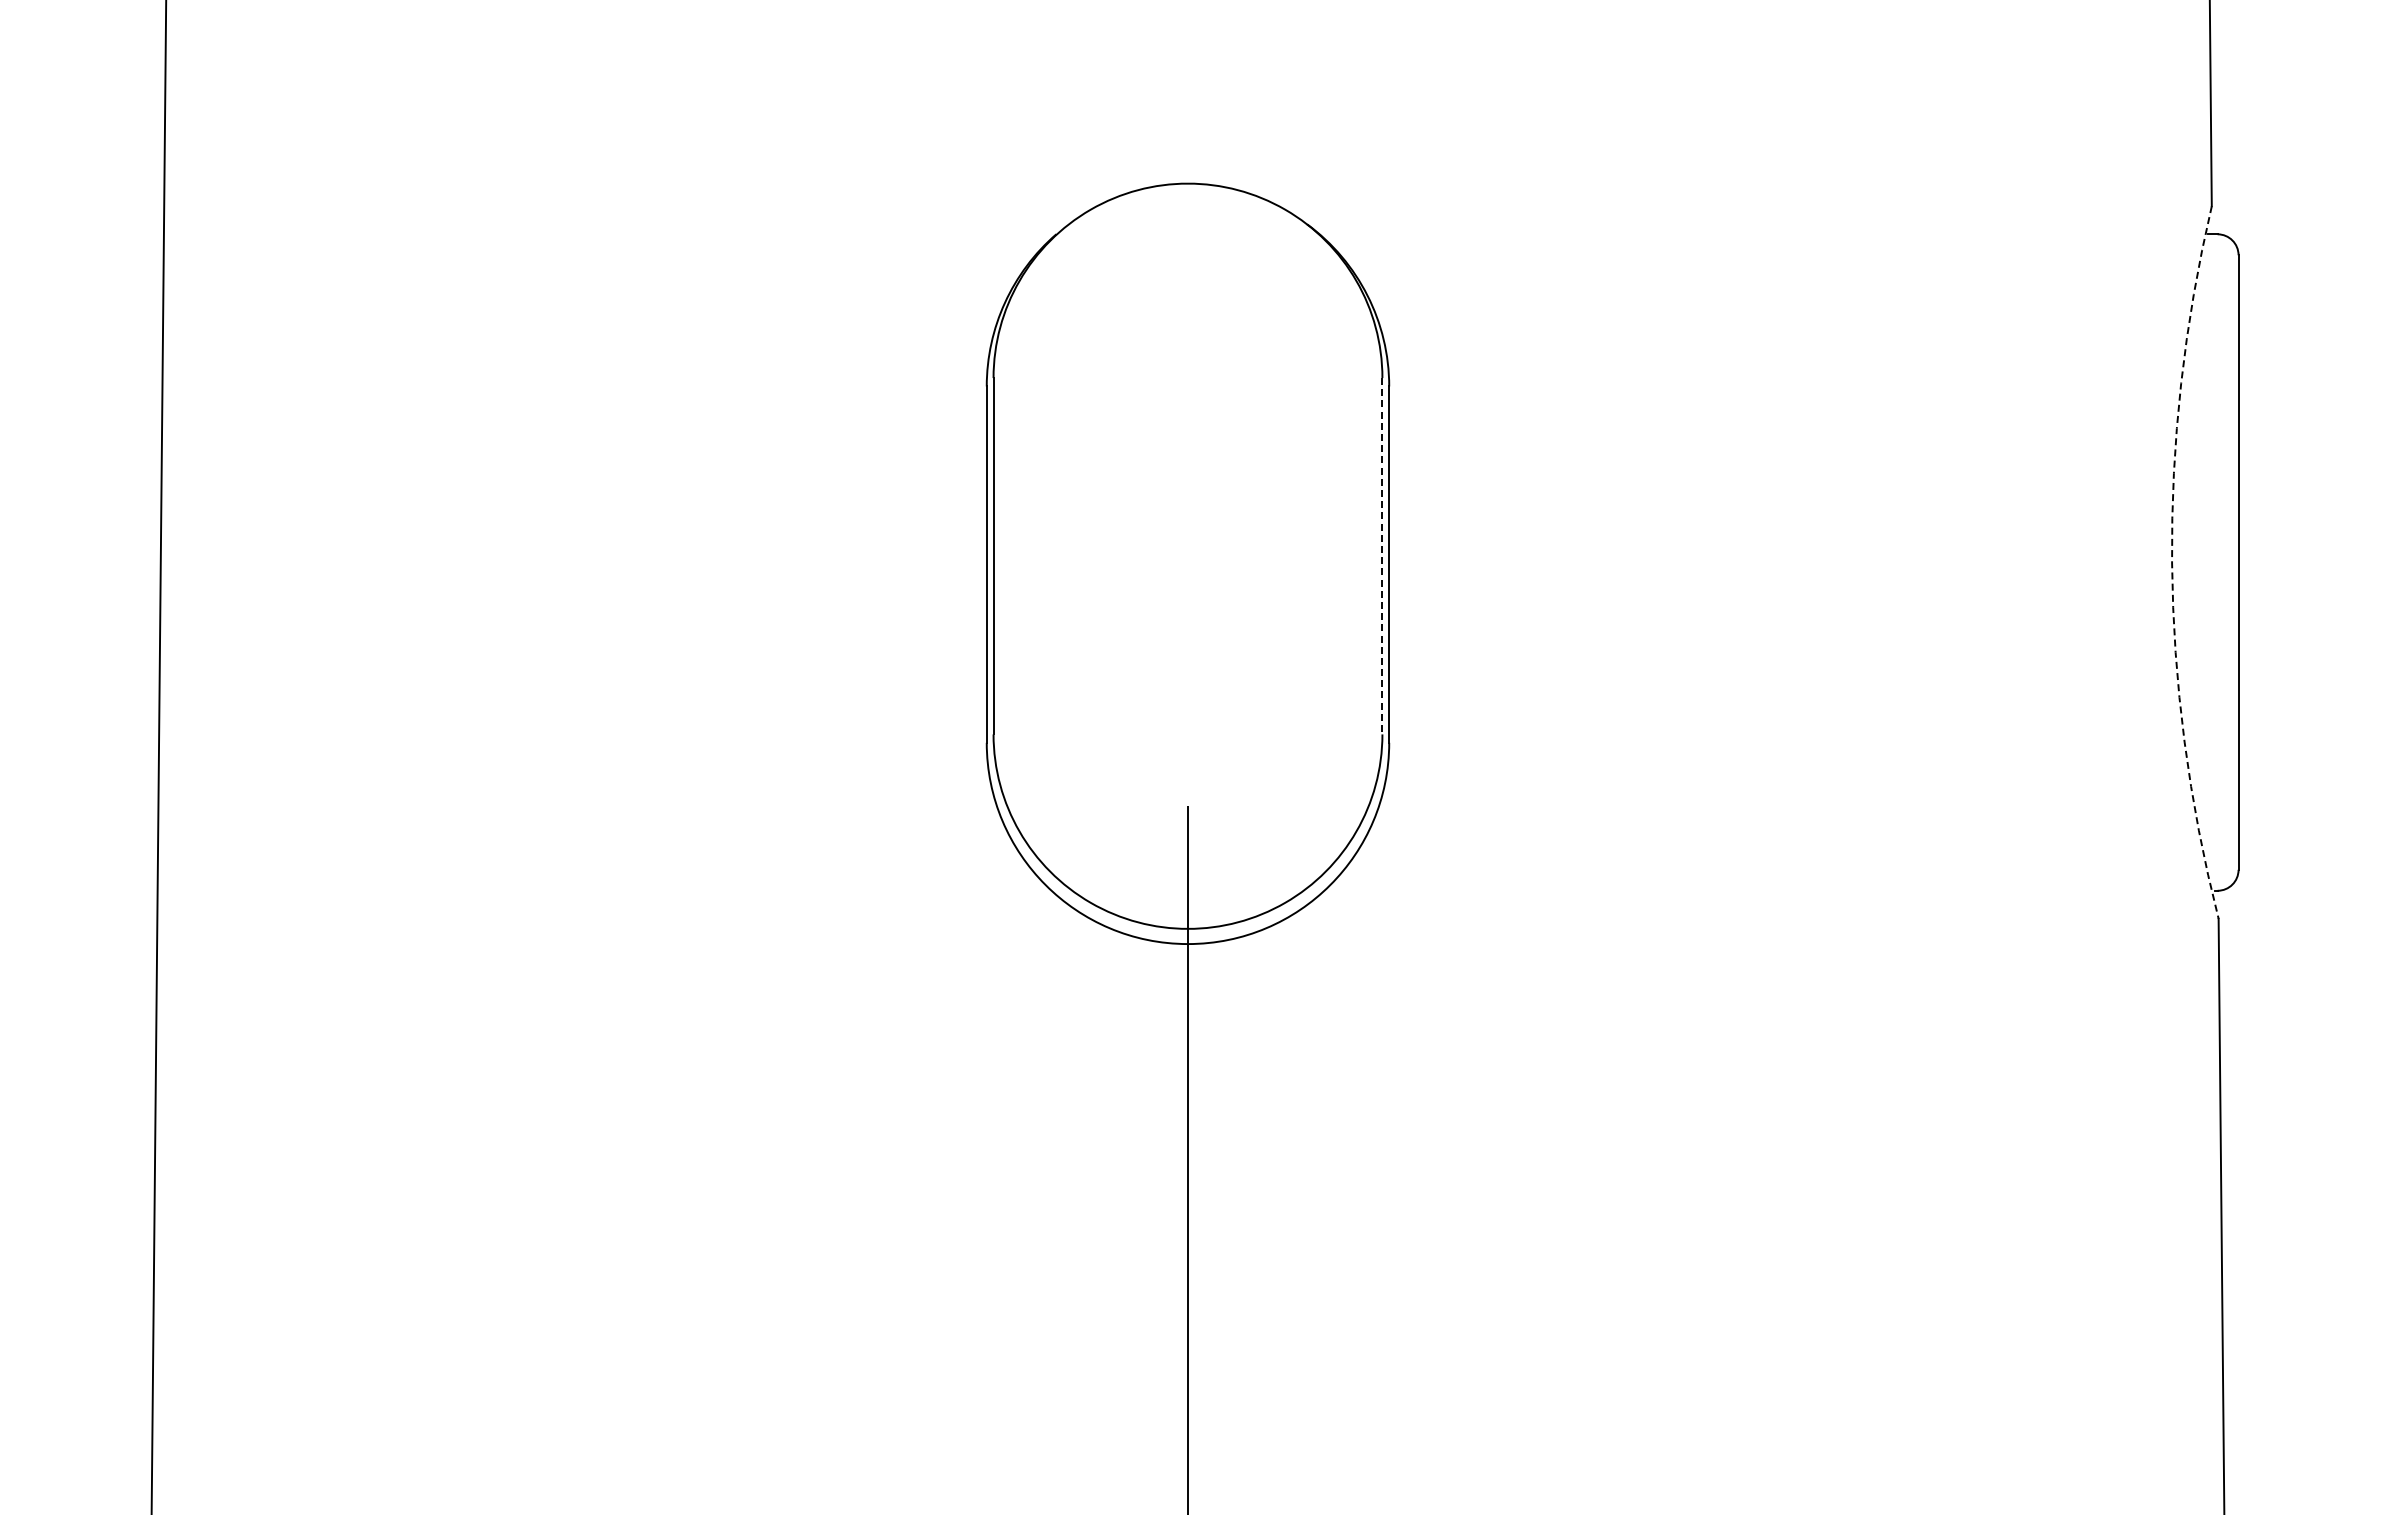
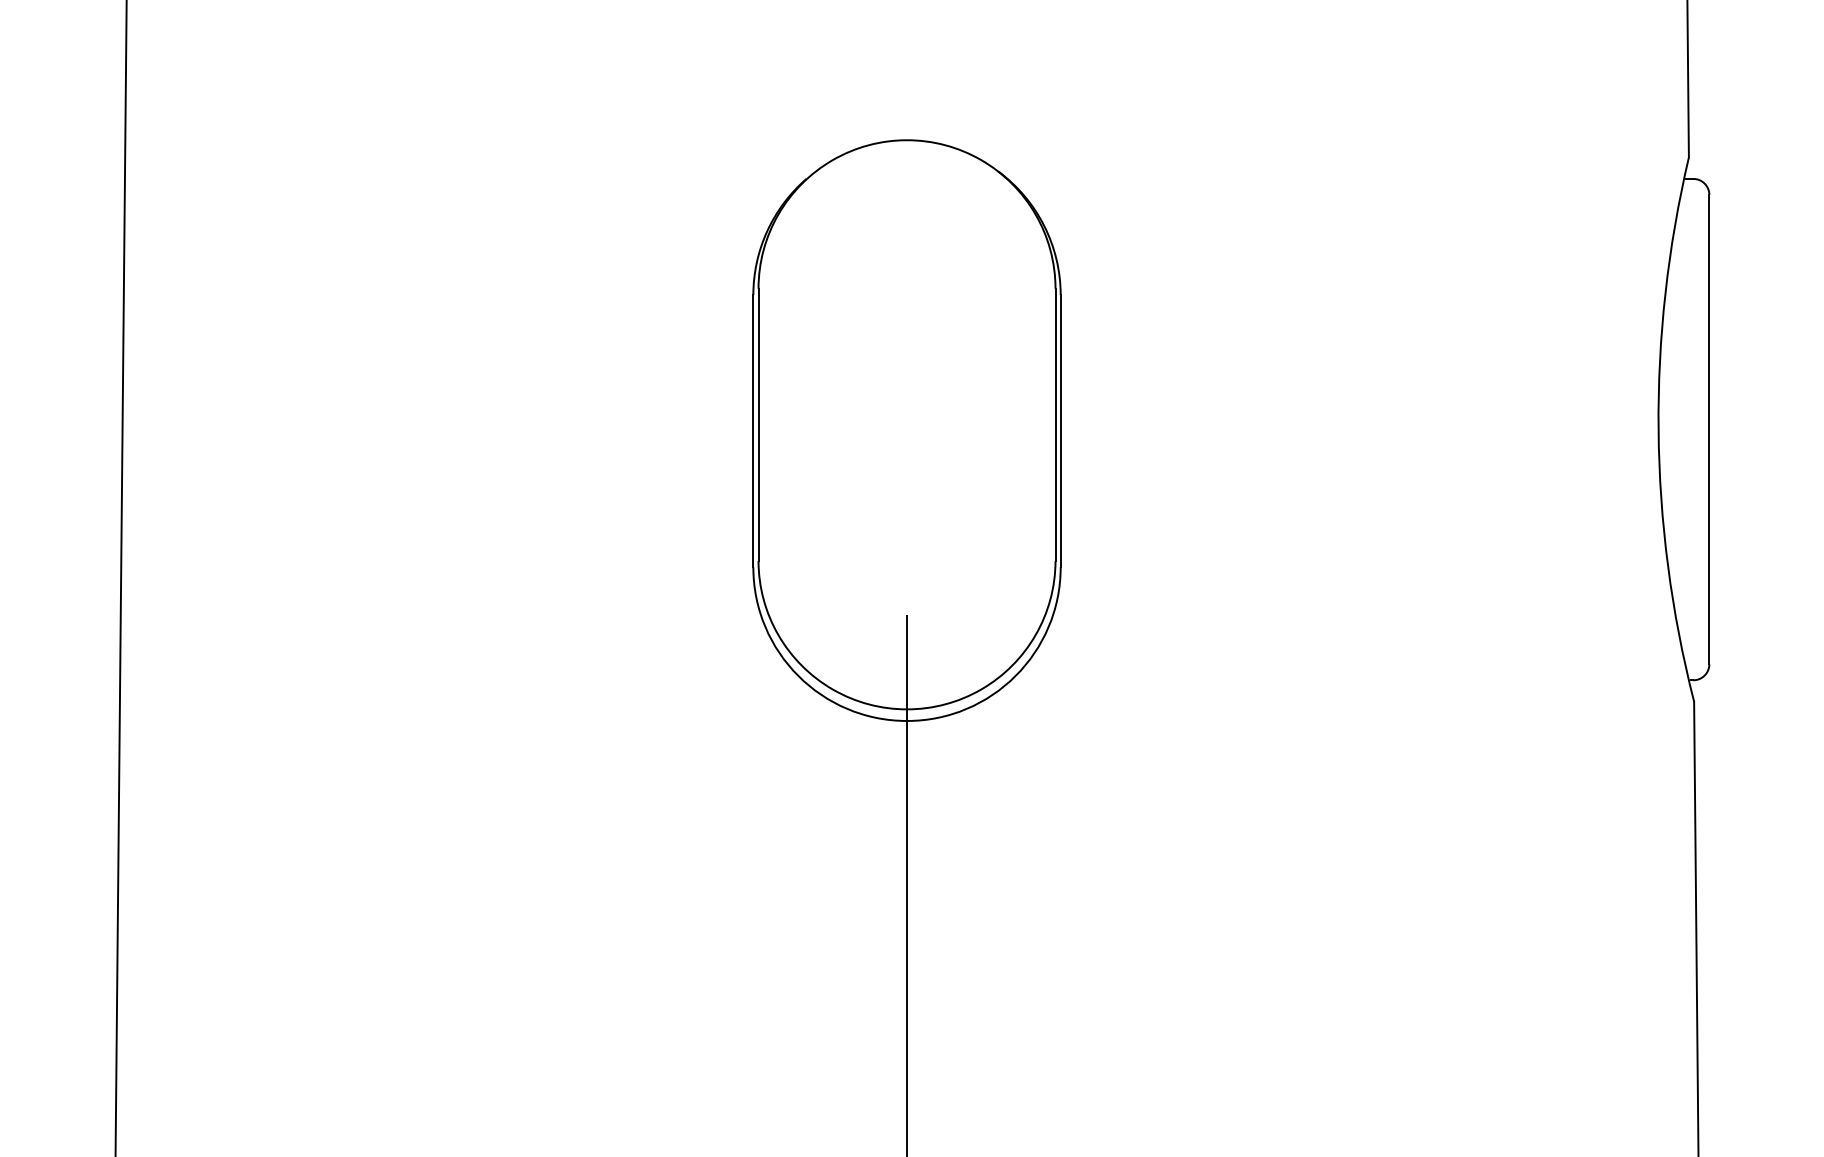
line: (1382, 556) -> (1055, 424), dashed -> solid
arc: (2172, 562) -> (1658, 429), dashed -> solid

